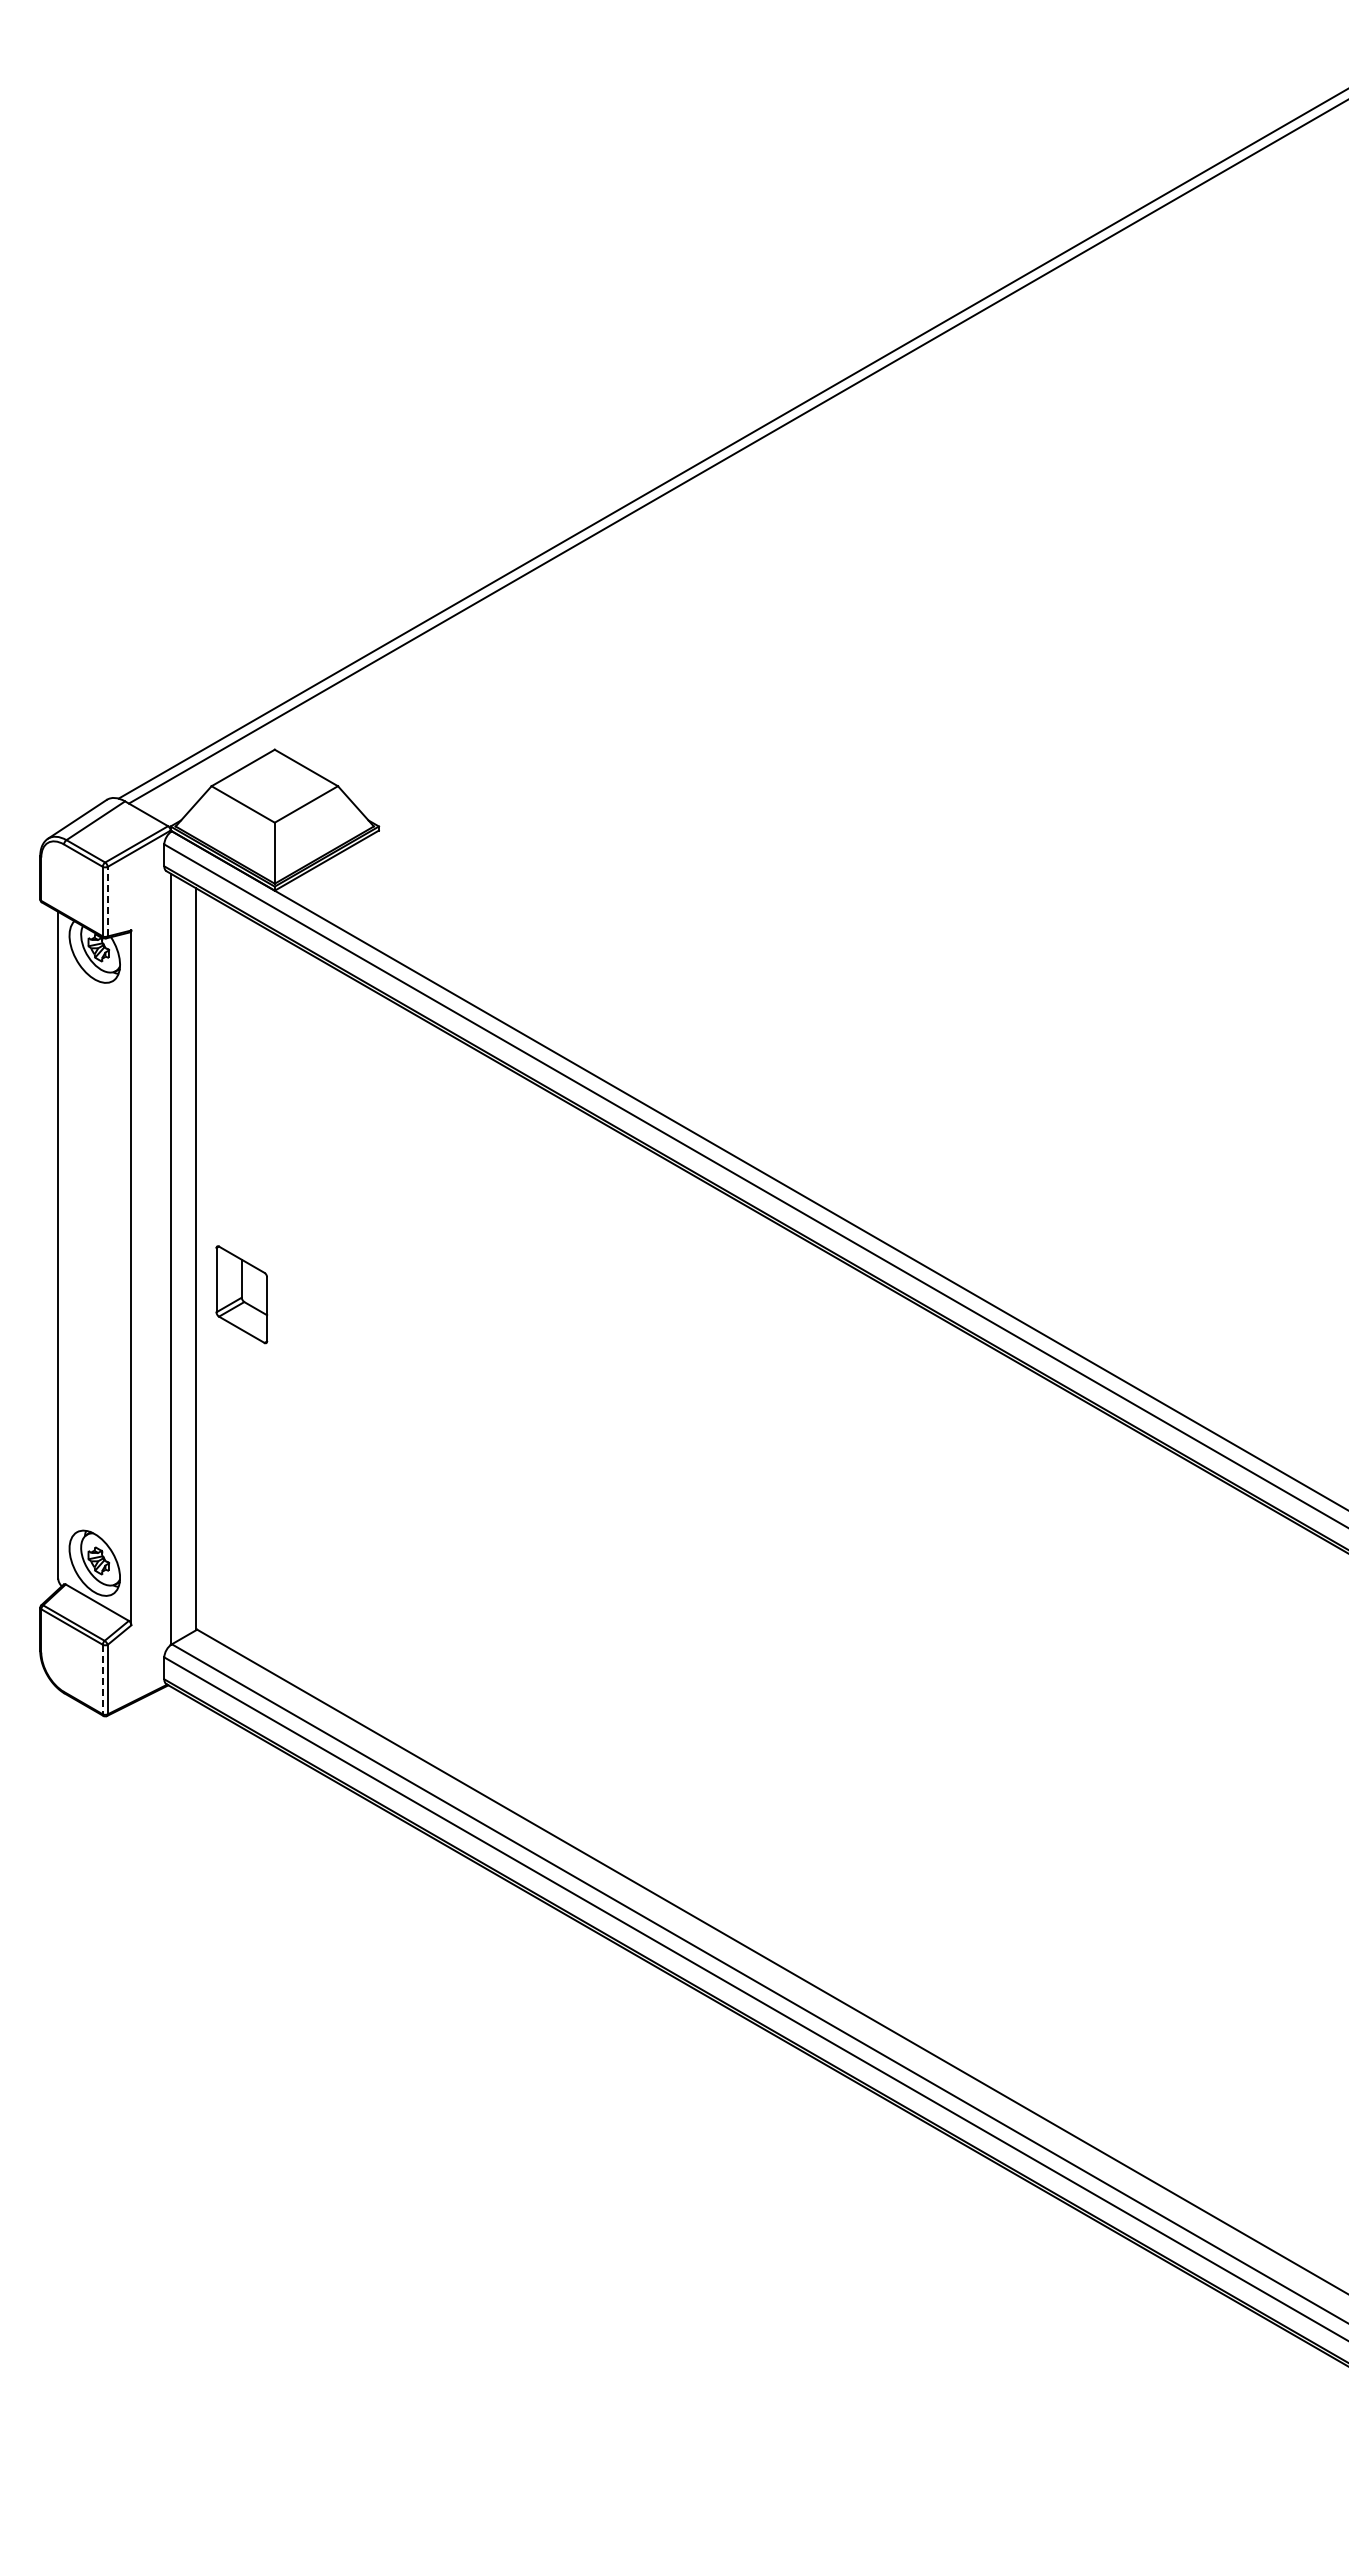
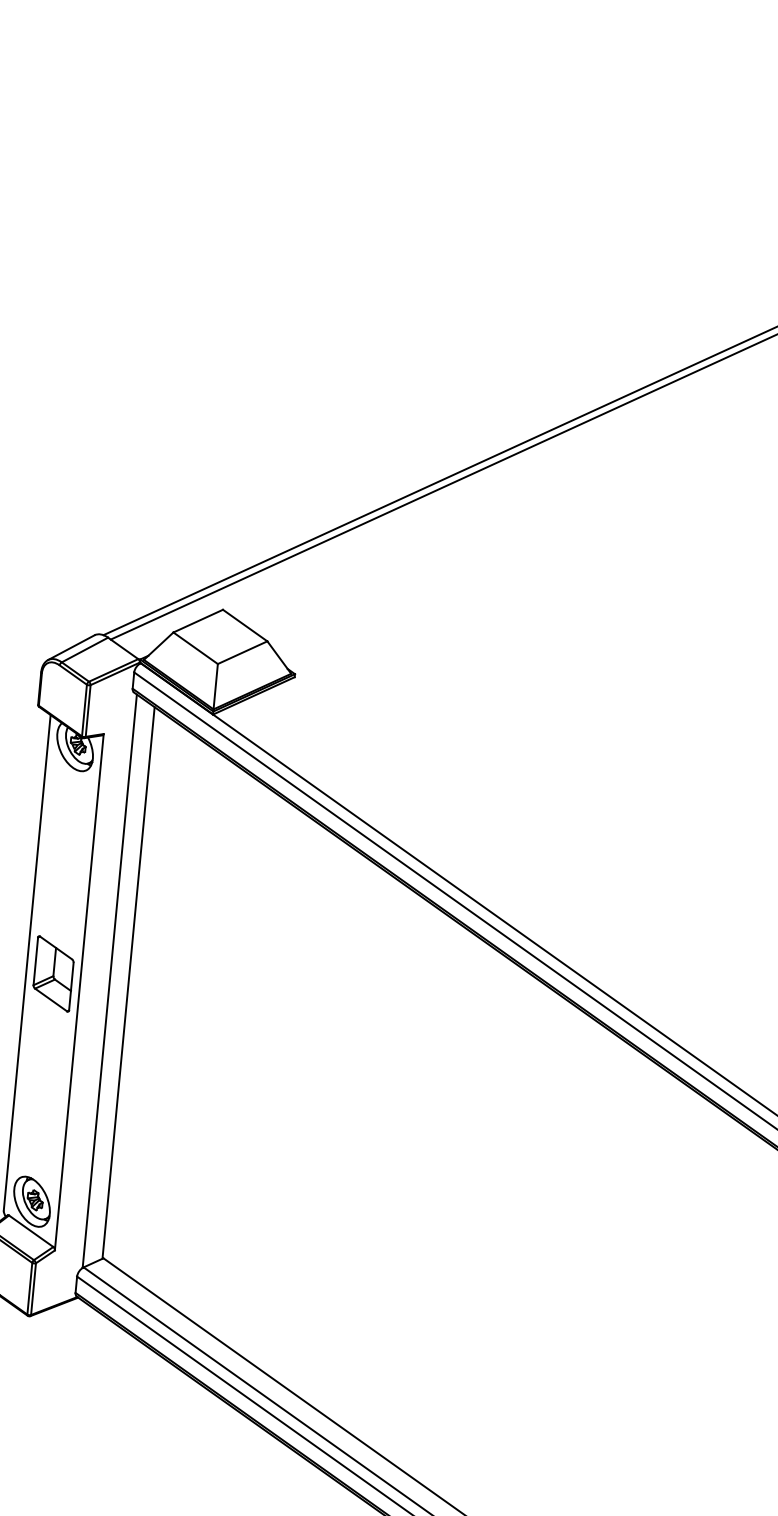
line: (107, 901) -> (87, 710), dashed -> solid
part: (241, 1294) -> (53, 973), moved
line: (102, 1679) -> (29, 1288), dashed -> solid

